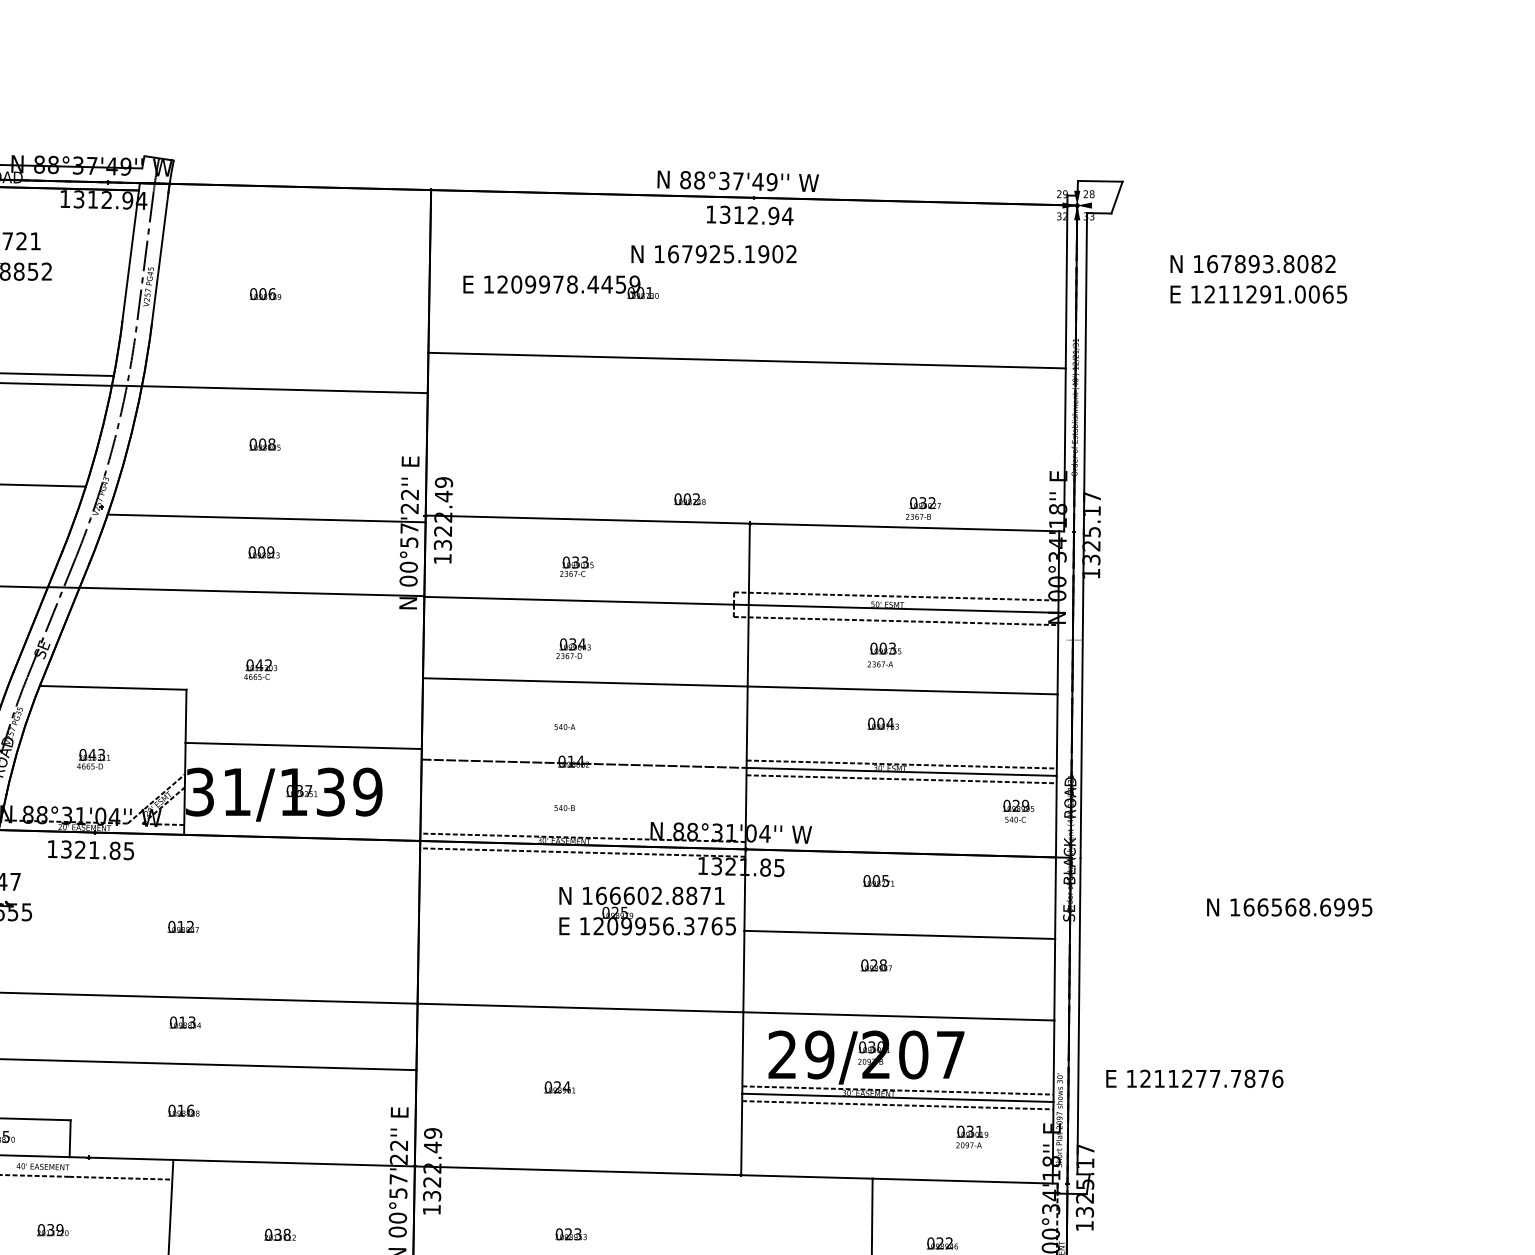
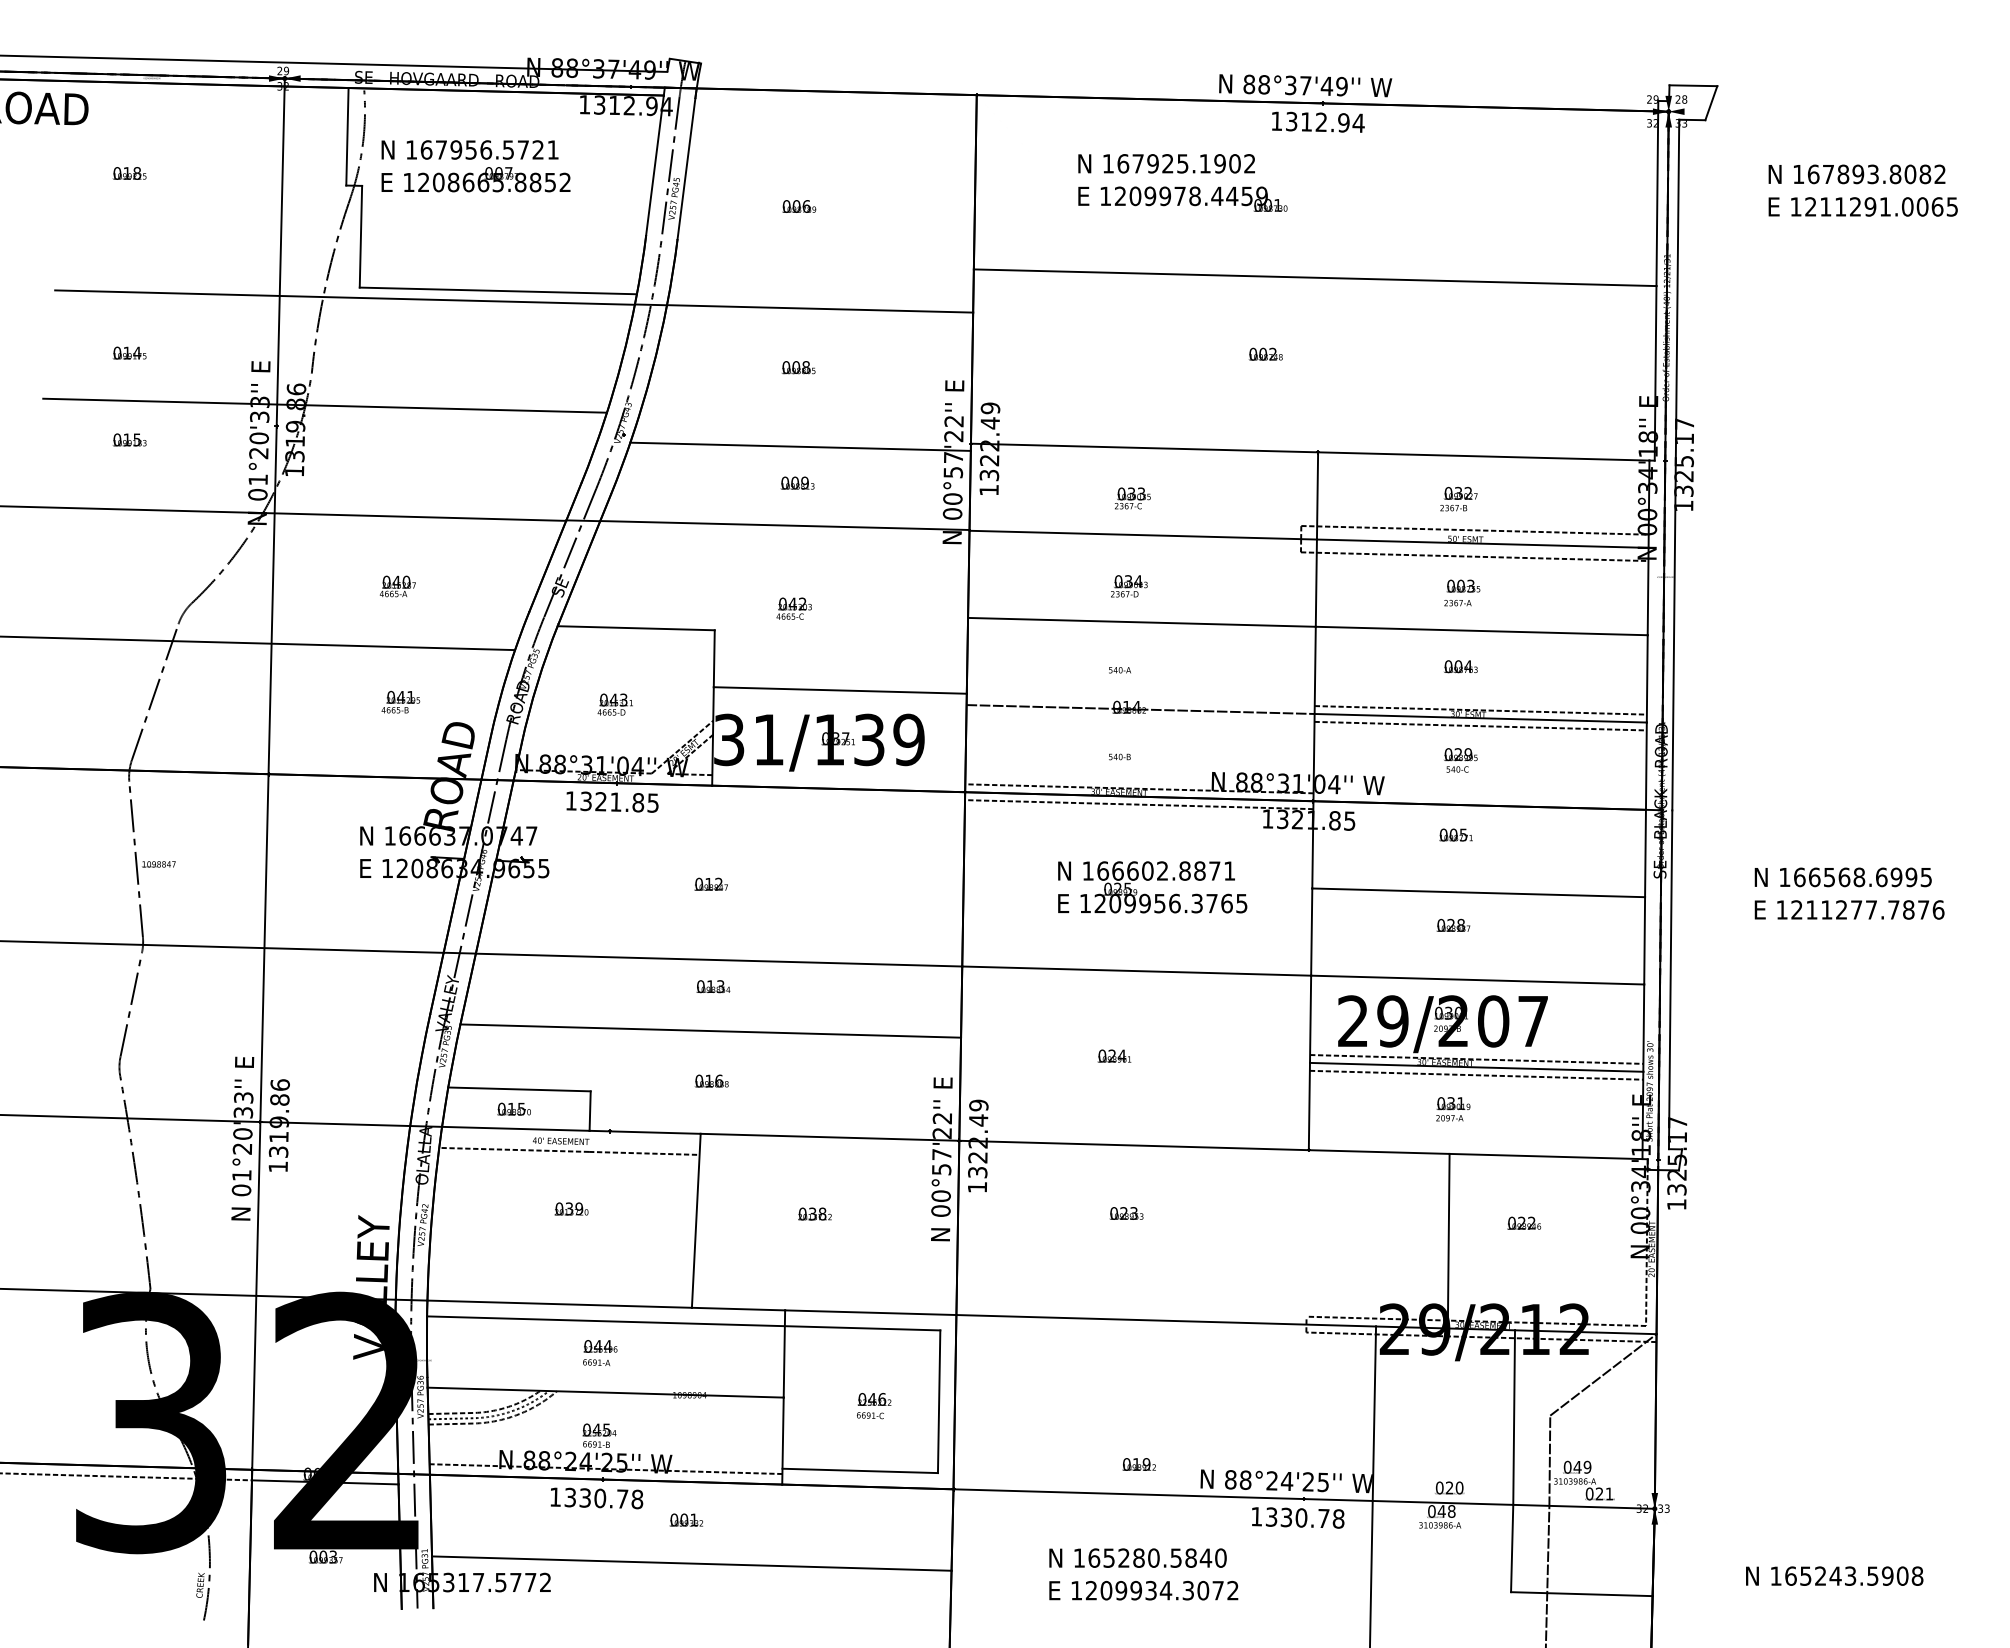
text: (713, 253) -> (1166, 163), moved
text: (560, 286) -> (1182, 198), moved
text: (689, 498) -> (1265, 353), moved
text: (922, 508) -> (1458, 499), moved
text: (1018, 811) -> (1460, 760), moved
text: (1288, 907) -> (1842, 877), moved
text: (647, 911) -> (1152, 887), moved
text: (1194, 1078) -> (1849, 909), moved
text: (972, 1137) -> (1453, 1109), moved

